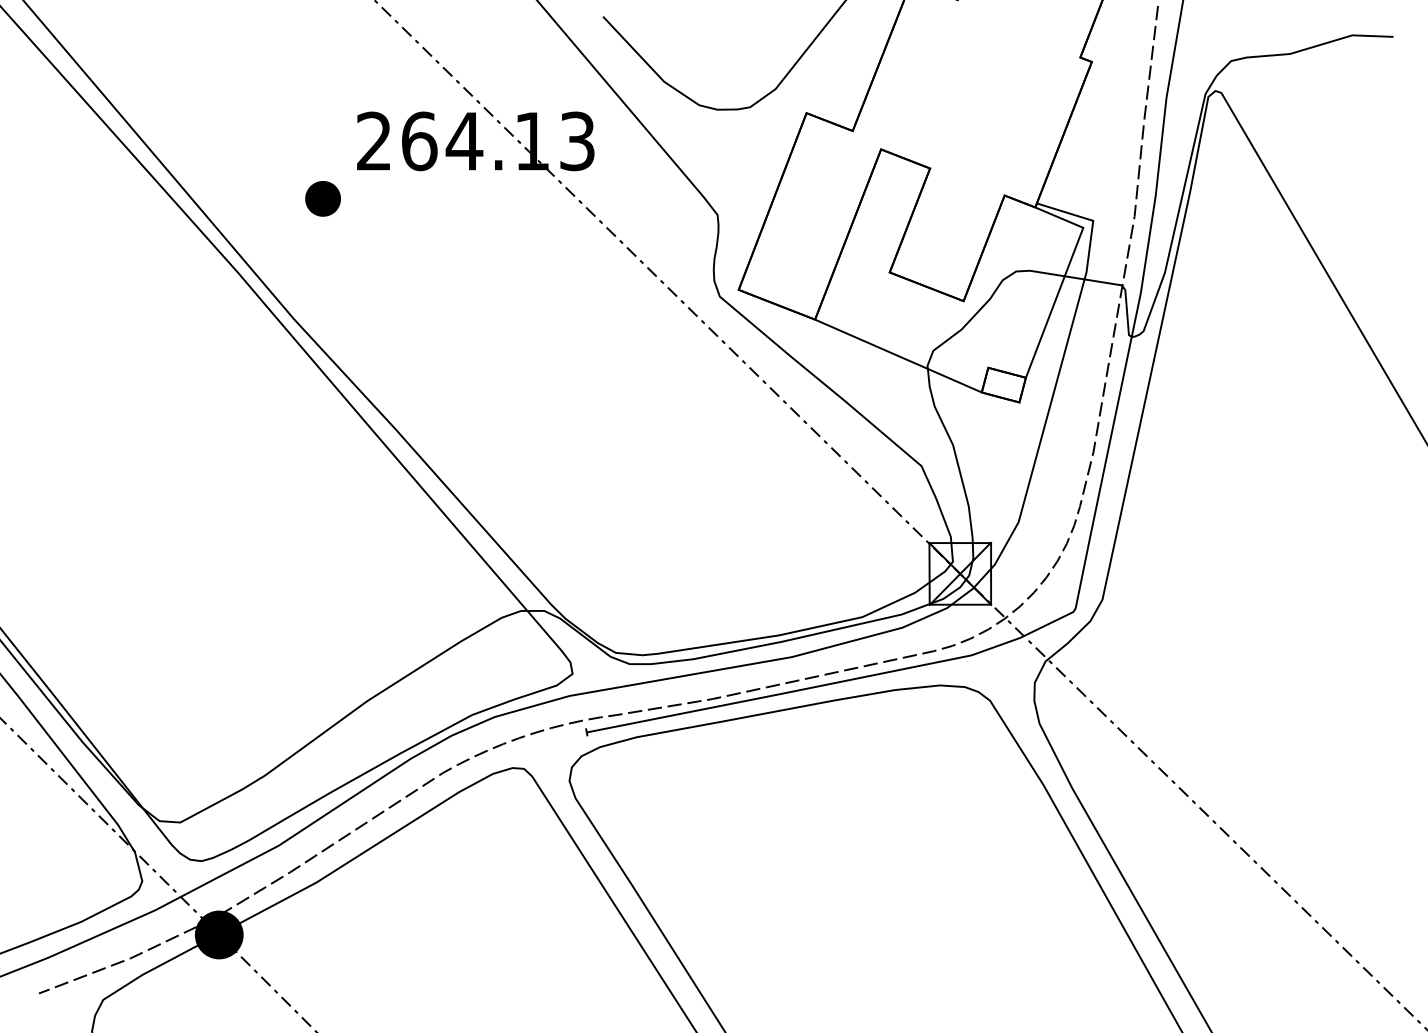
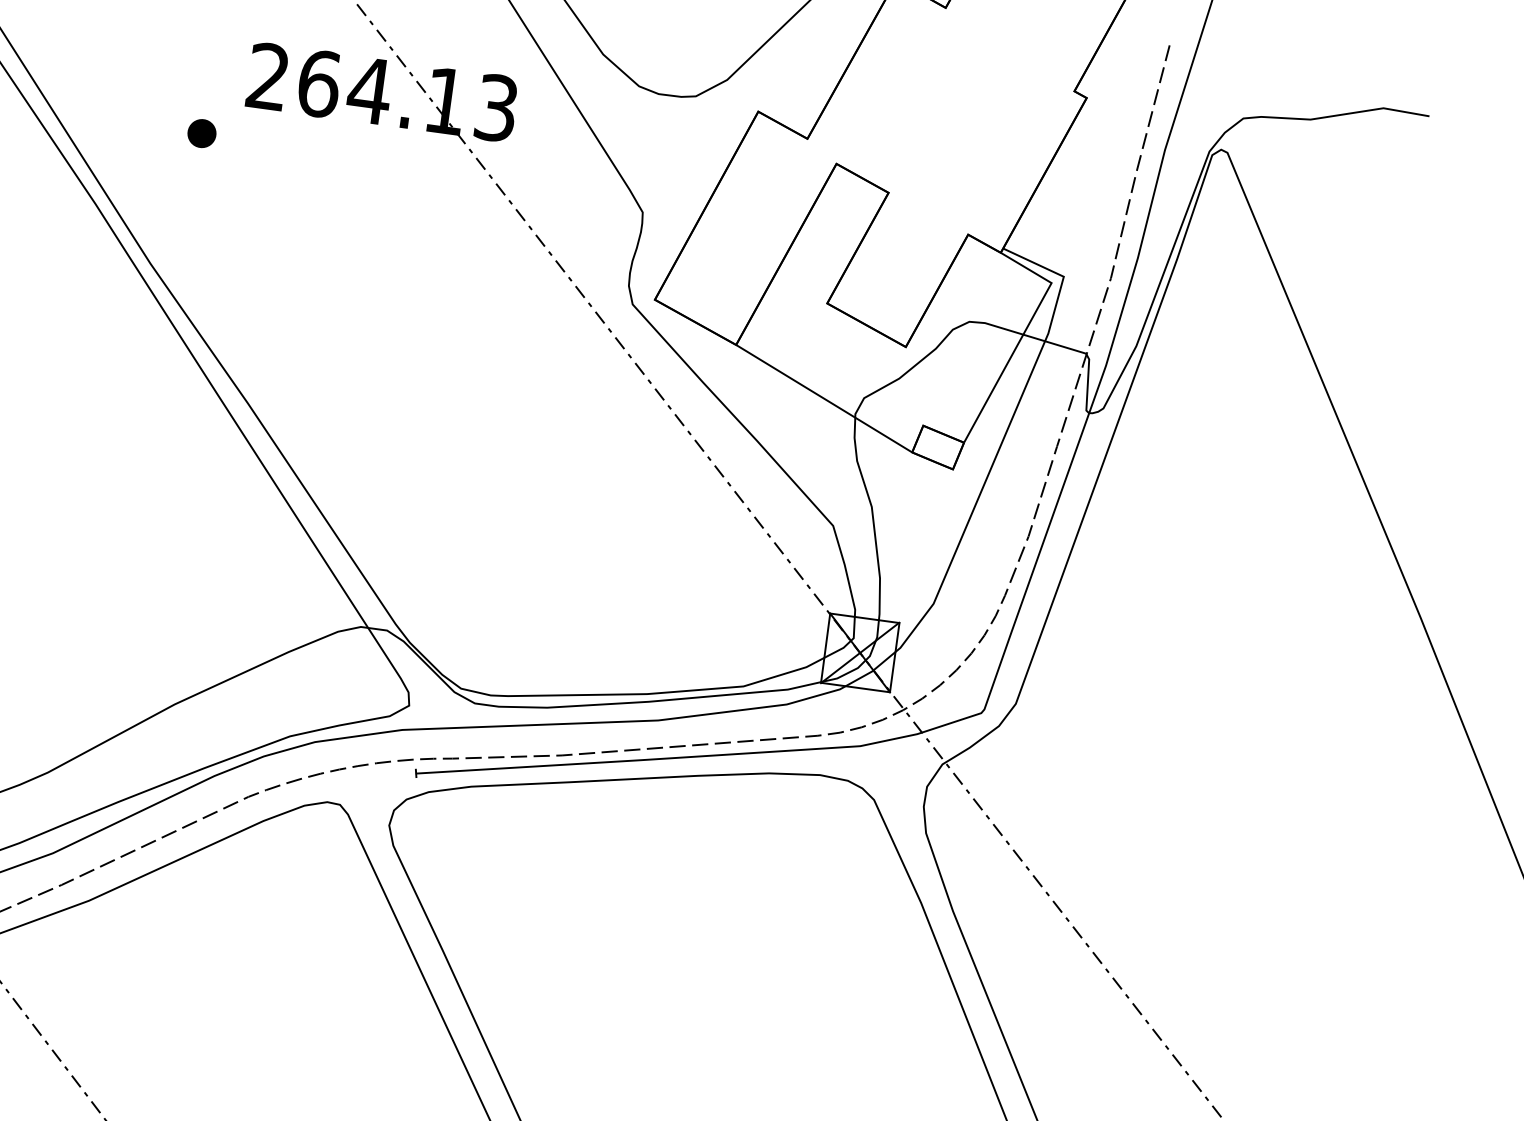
part: (322, 198) -> (201, 133), size x0.71

